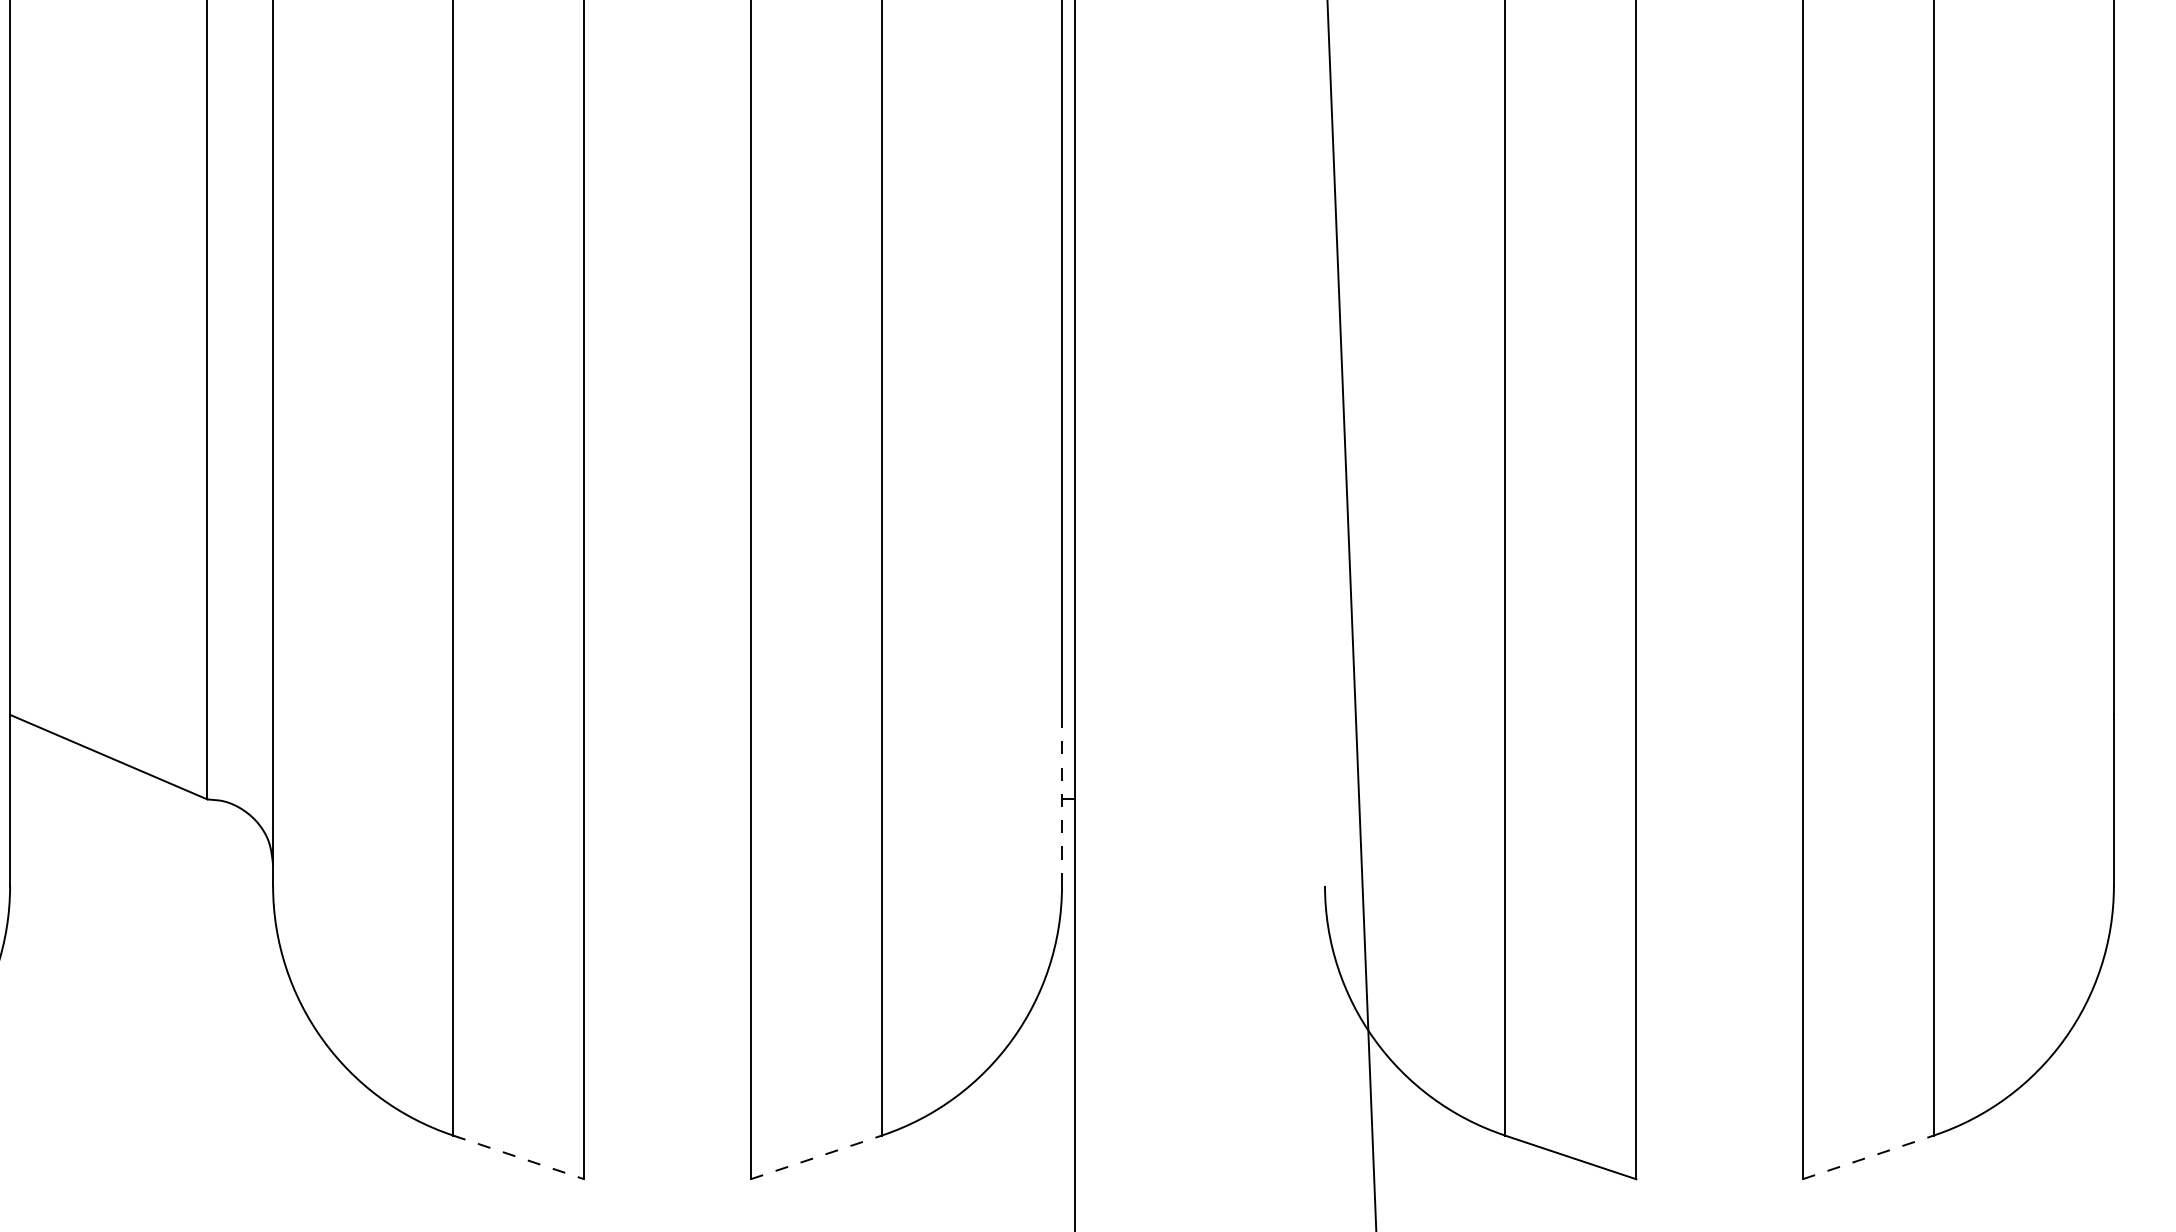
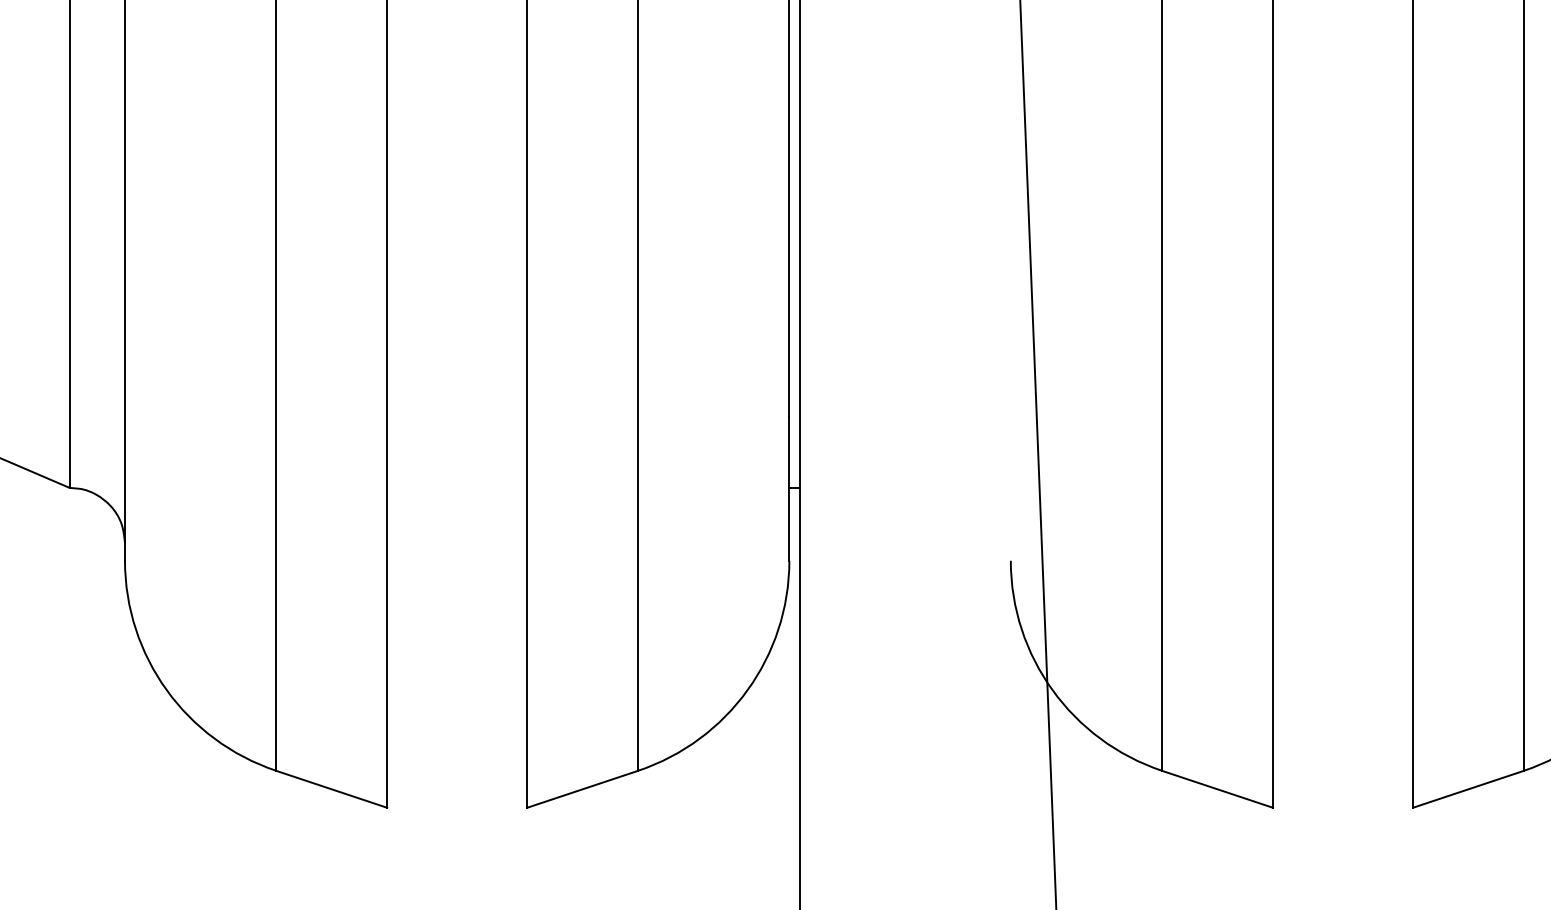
line: (1062, 800) -> (789, 488), dashed -> solid
line: (519, 1157) -> (332, 789), dashed -> solid
line: (816, 1157) -> (582, 789), dashed -> solid
line: (1868, 1157) -> (1468, 789), dashed -> solid

